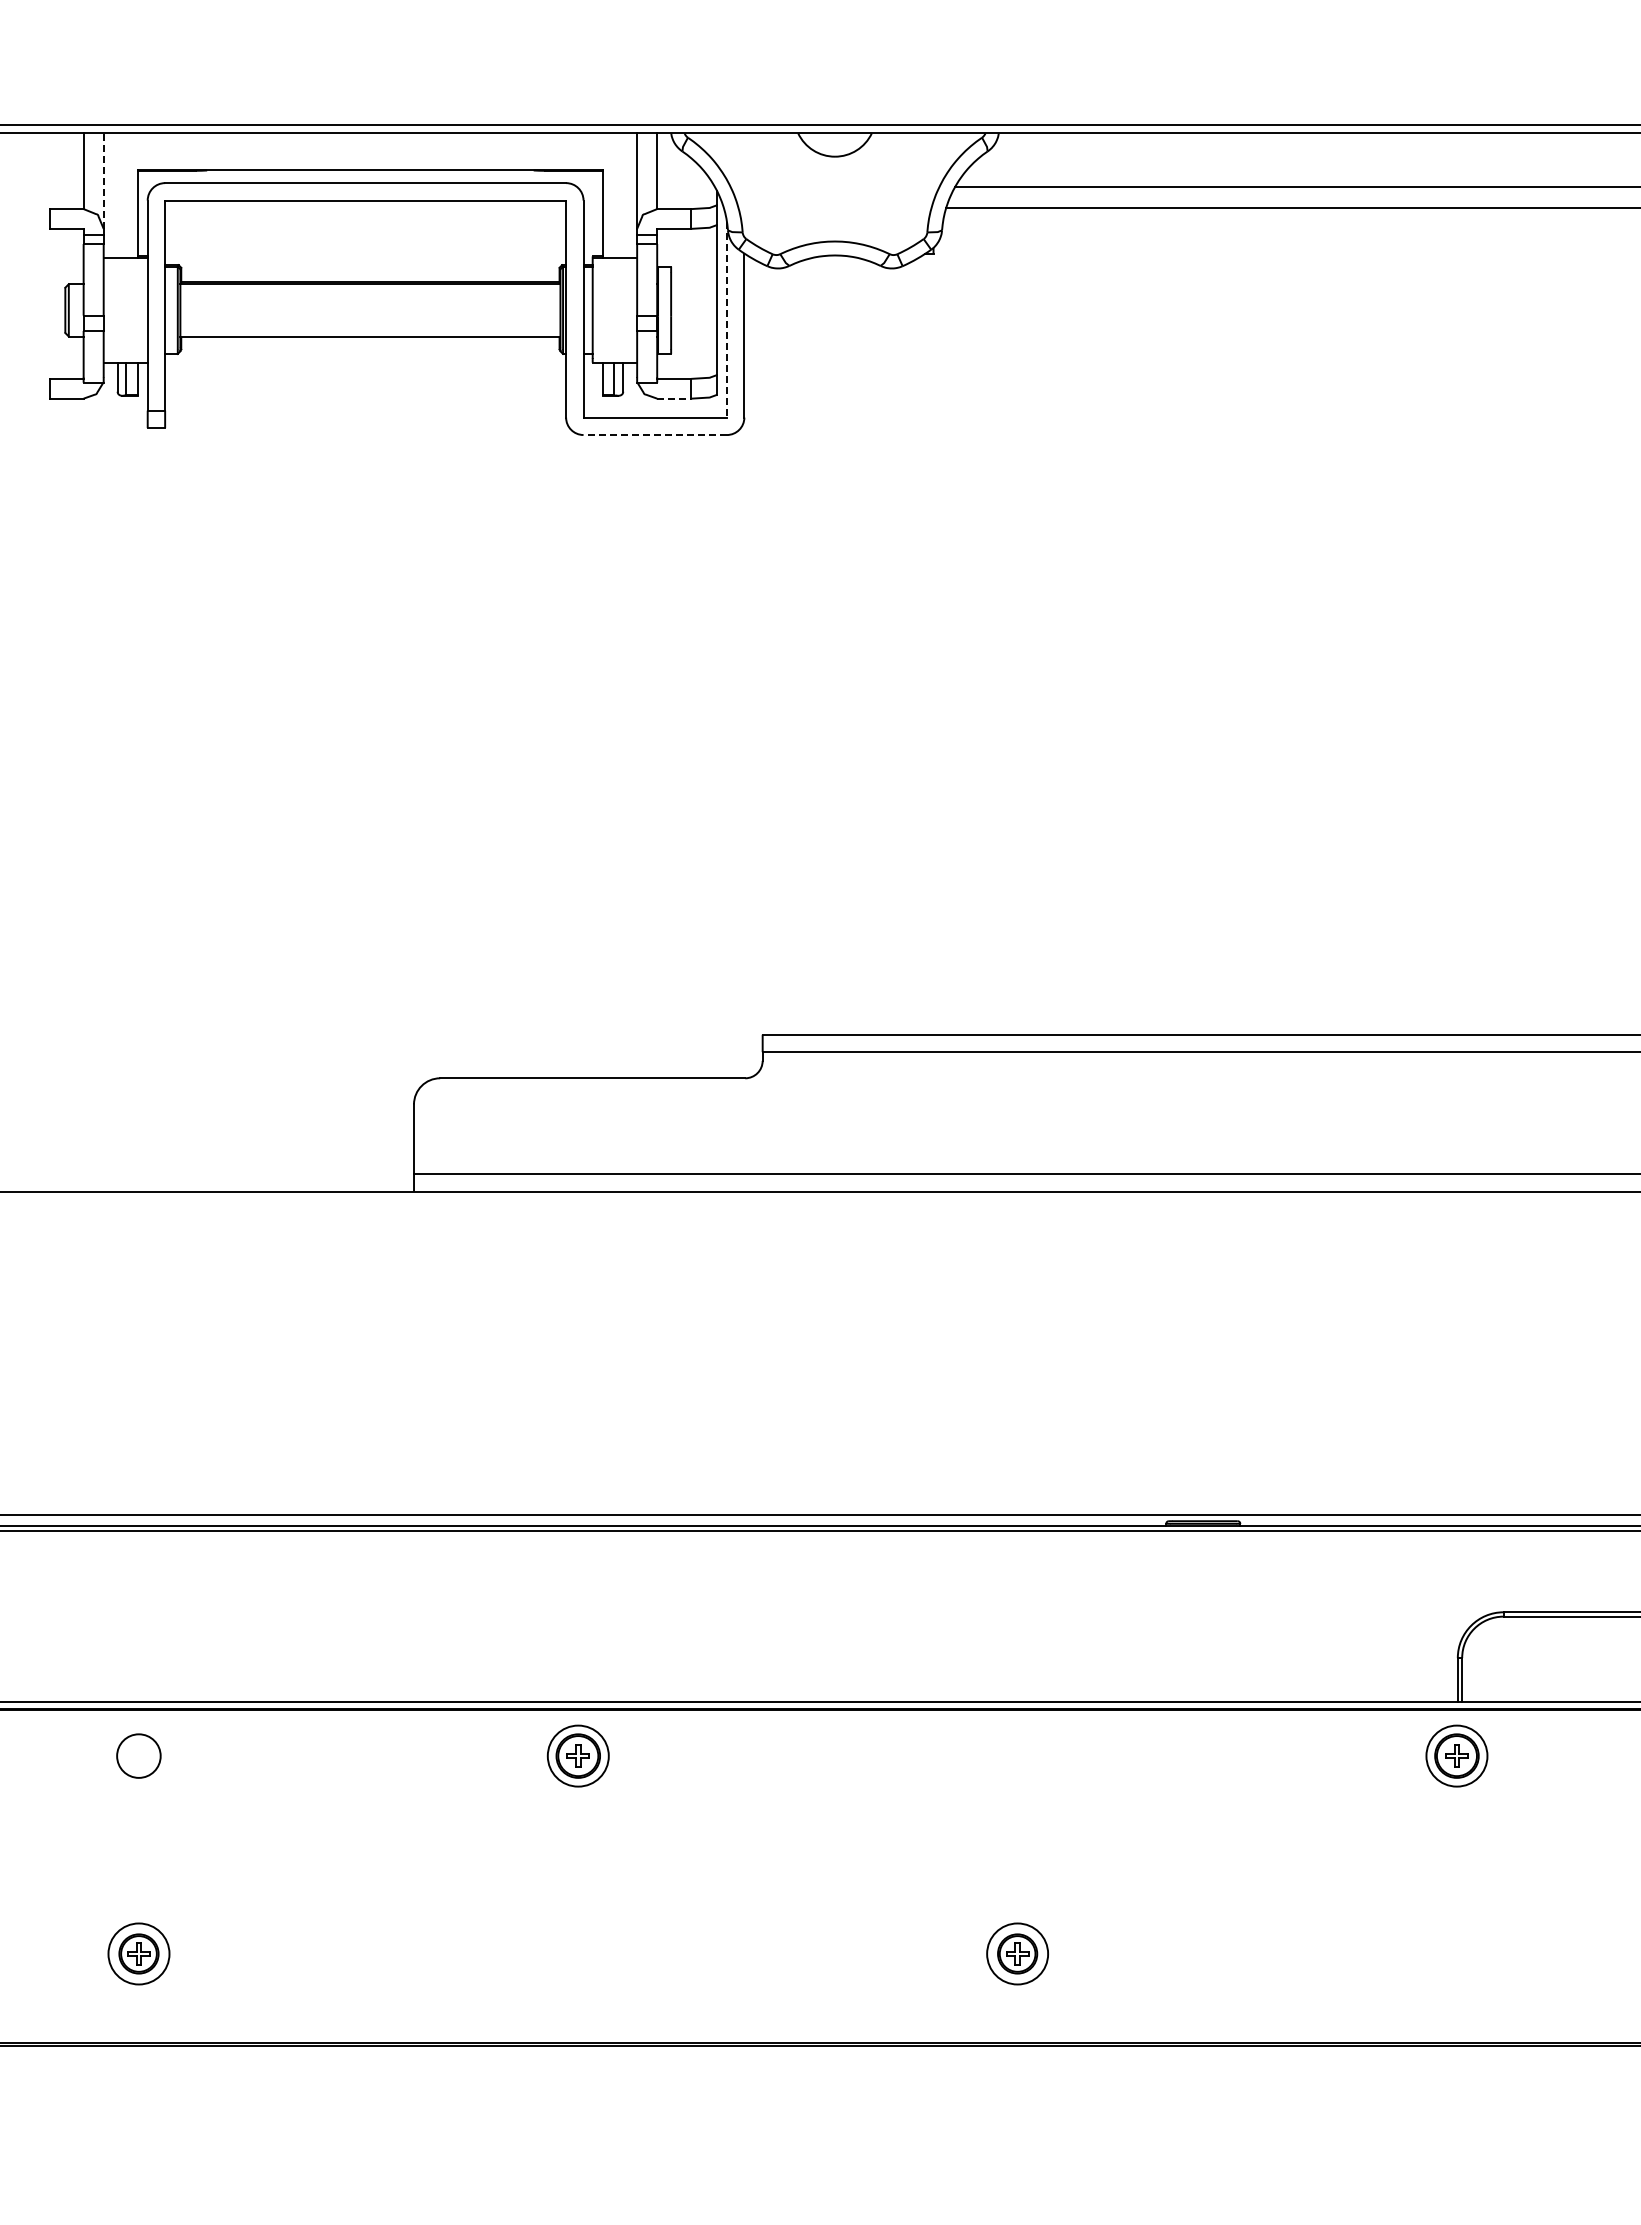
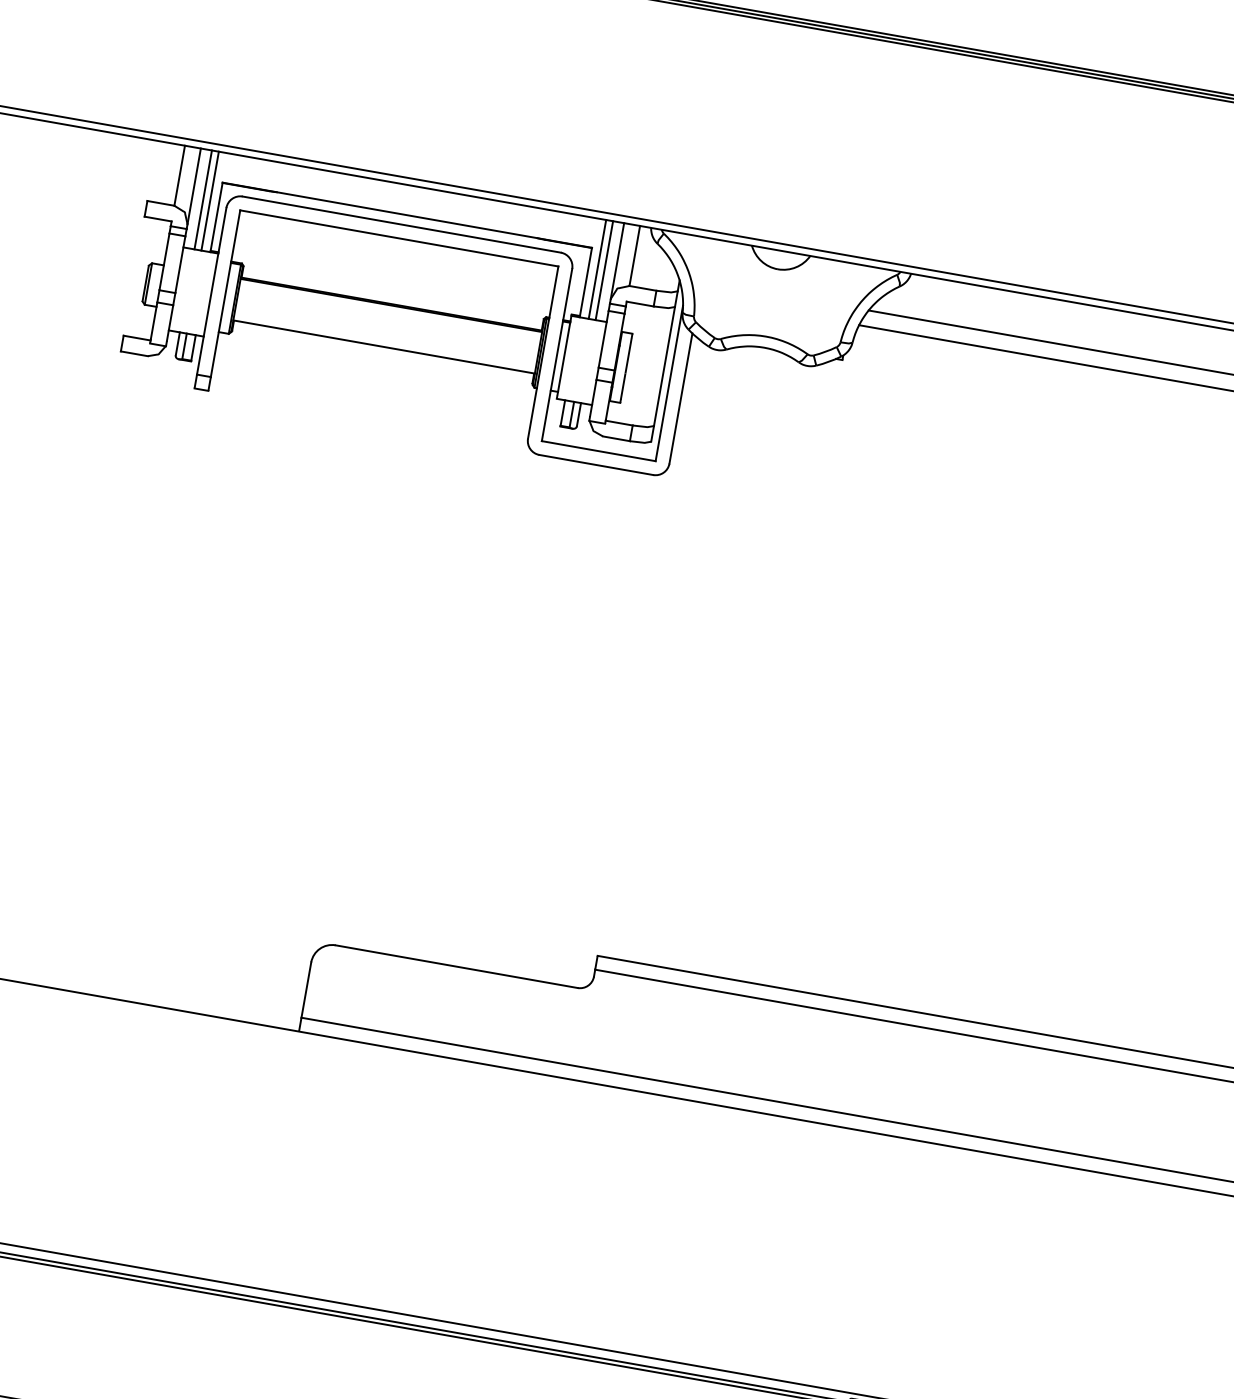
line: (103, 181) -> (194, 186), dashed -> solid
line: (117, 195) -> (203, 199), added
line: (126, 195) -> (210, 200), added
line: (614, 195) -> (597, 269), added
line: (623, 195) -> (604, 270), added
line: (726, 319) -> (669, 383), dashed -> solid
line: (674, 398) -> (616, 438), dashed -> solid
line: (655, 435) -> (596, 465), dashed -> solid

